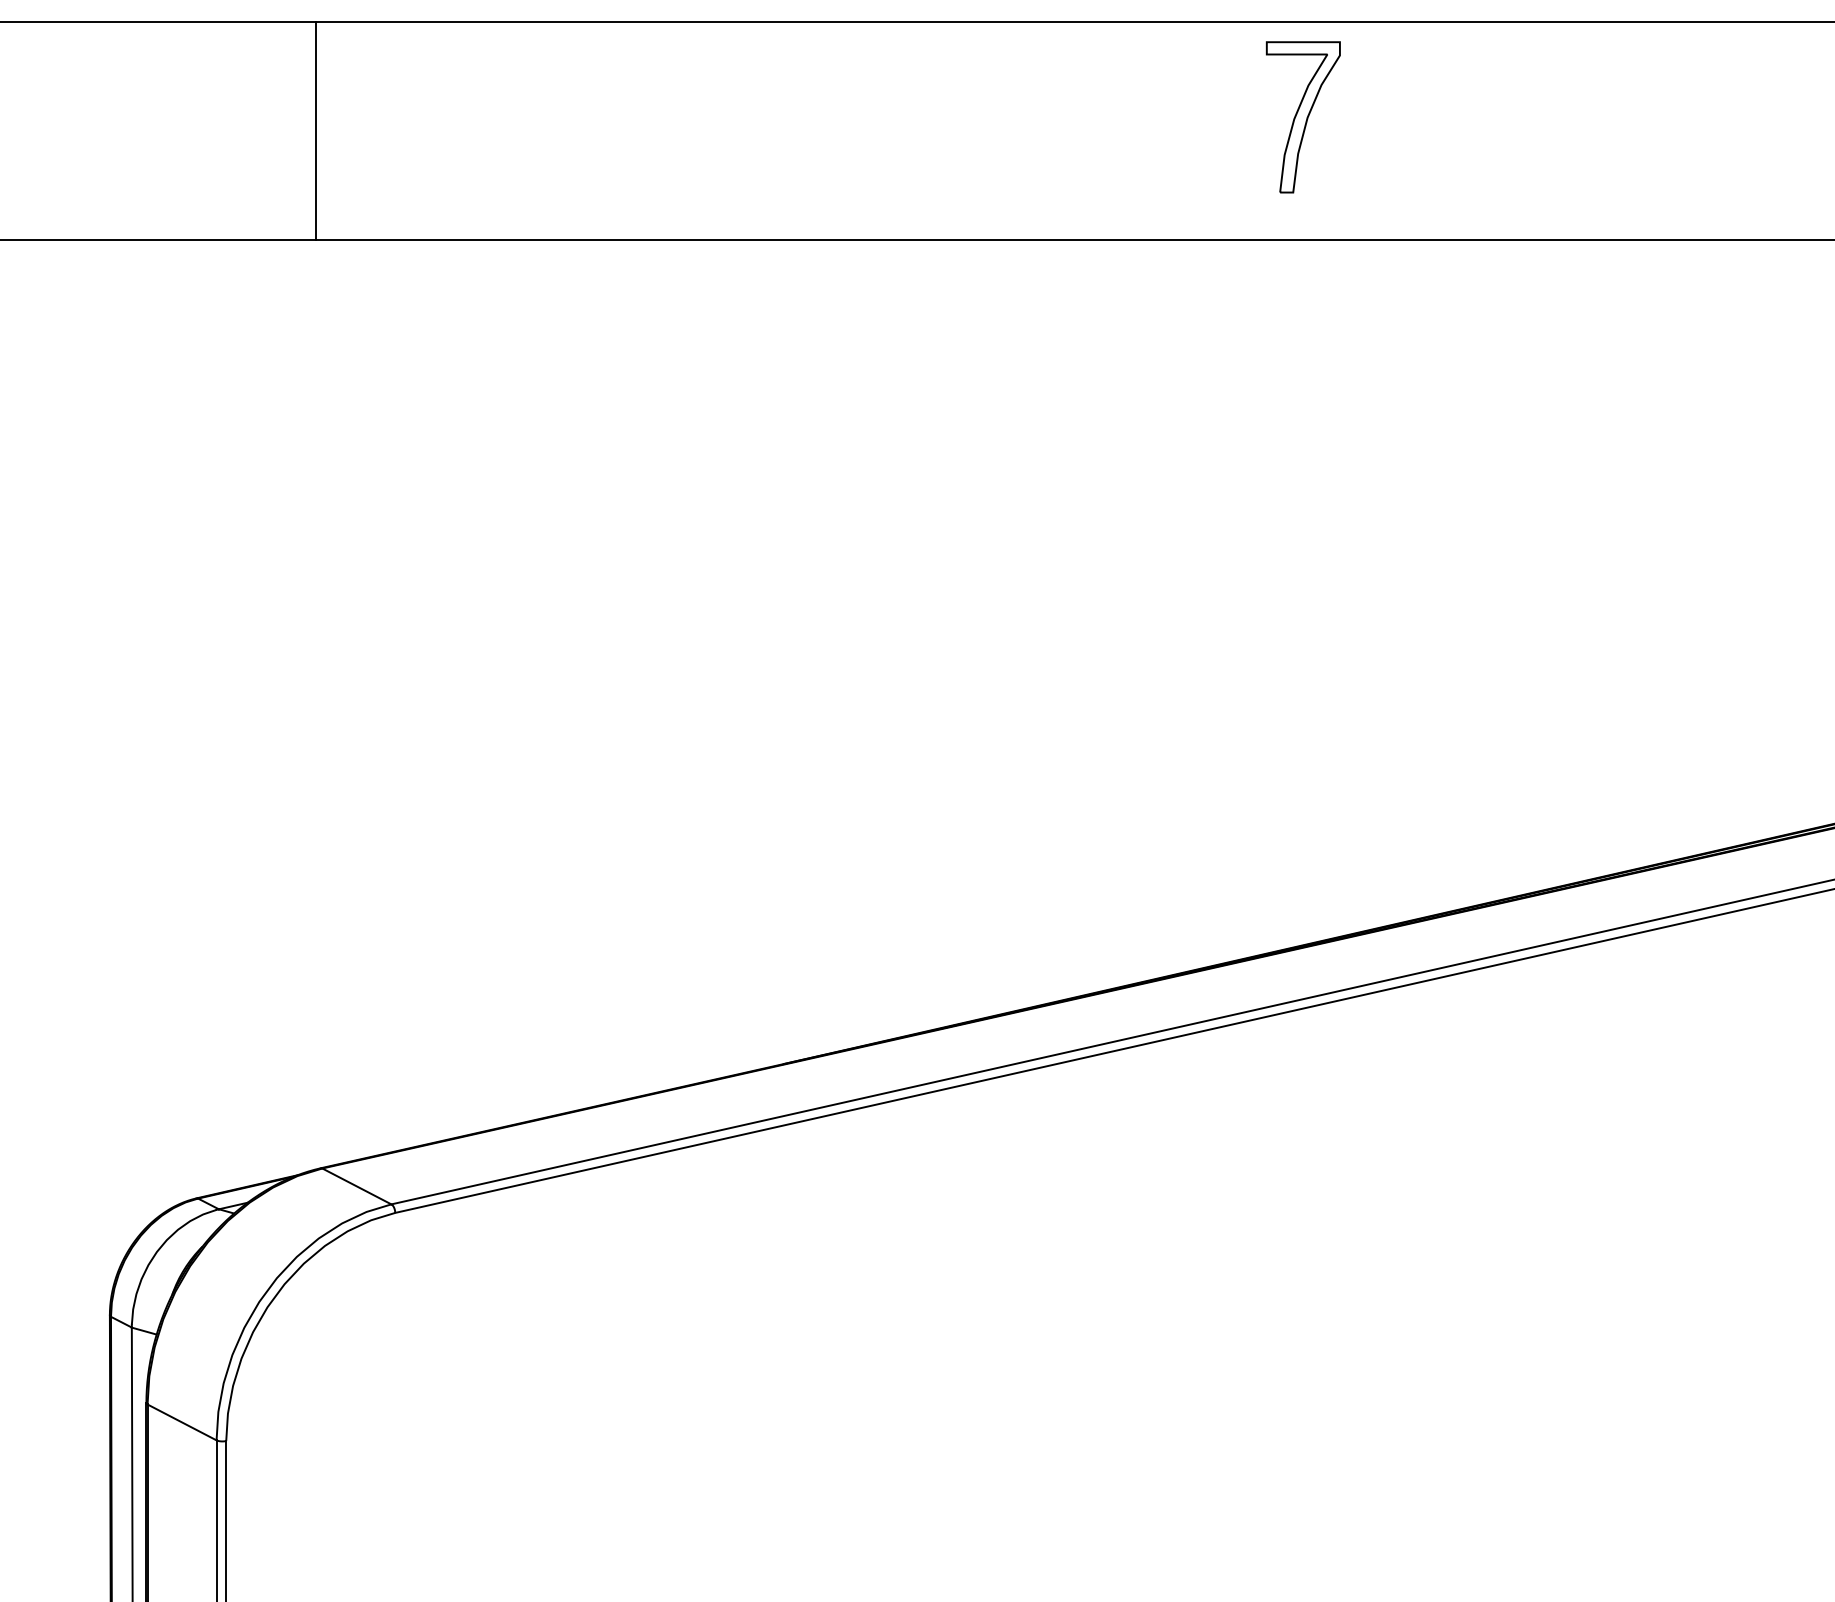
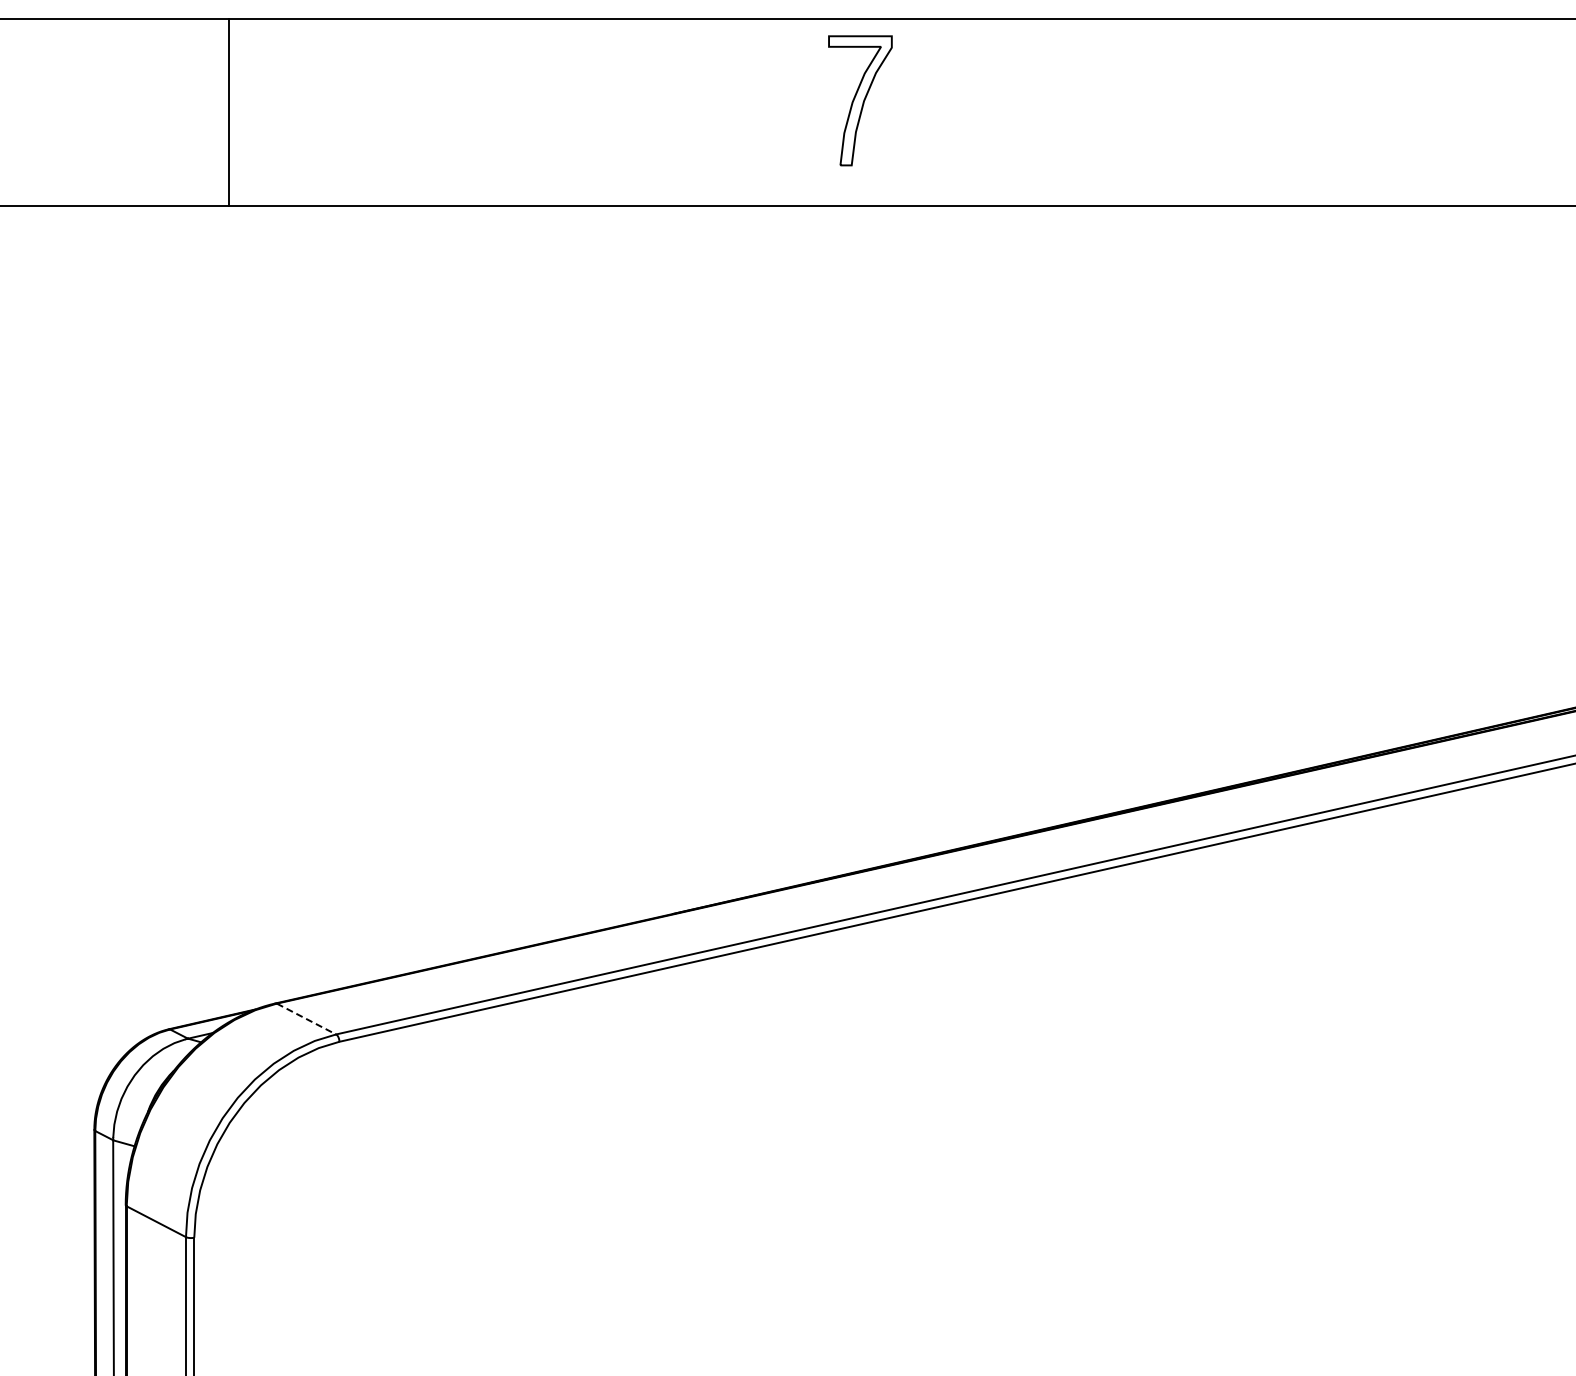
part: (1303, 116) -> (860, 100), moved
line: (316, 130) -> (228, 112), moved
line: (356, 1186) -> (306, 1019), solid -> dashed

